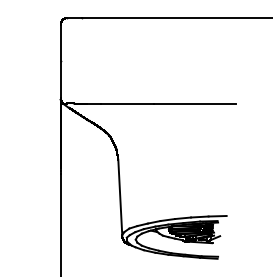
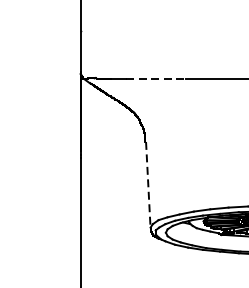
line: (127, 103) -> (156, 78), solid -> dashed
line: (120, 198) -> (148, 186), solid -> dashed

